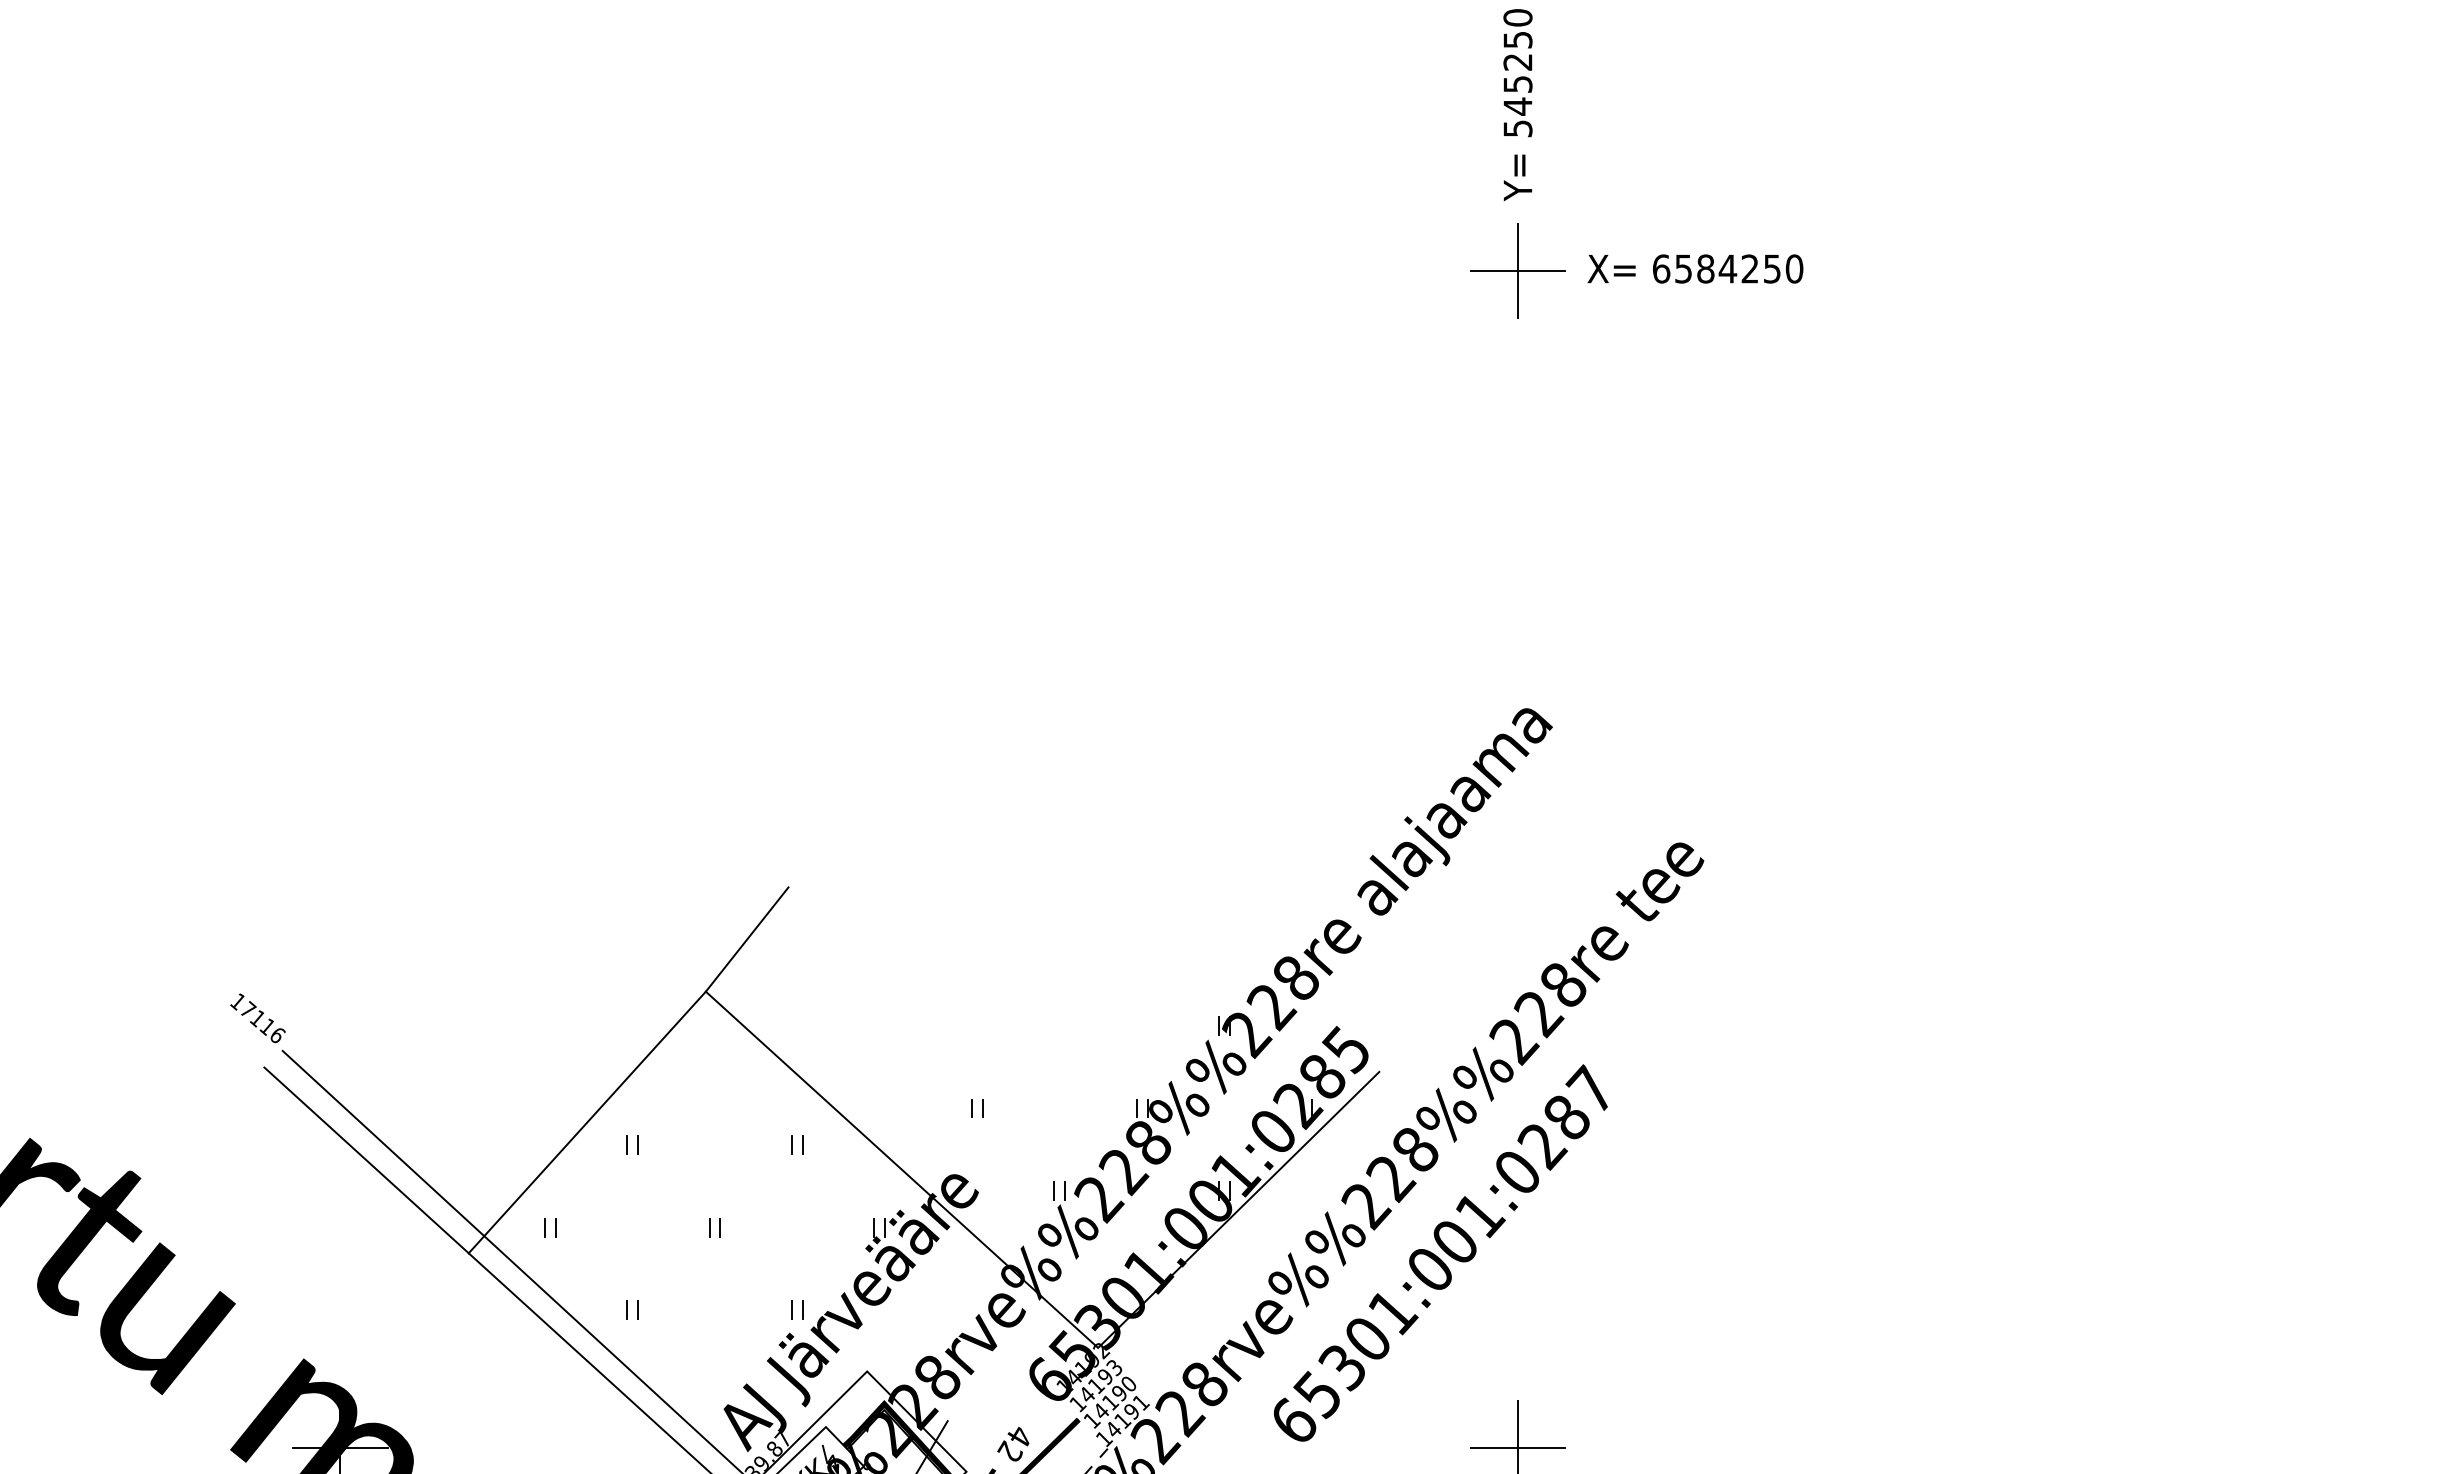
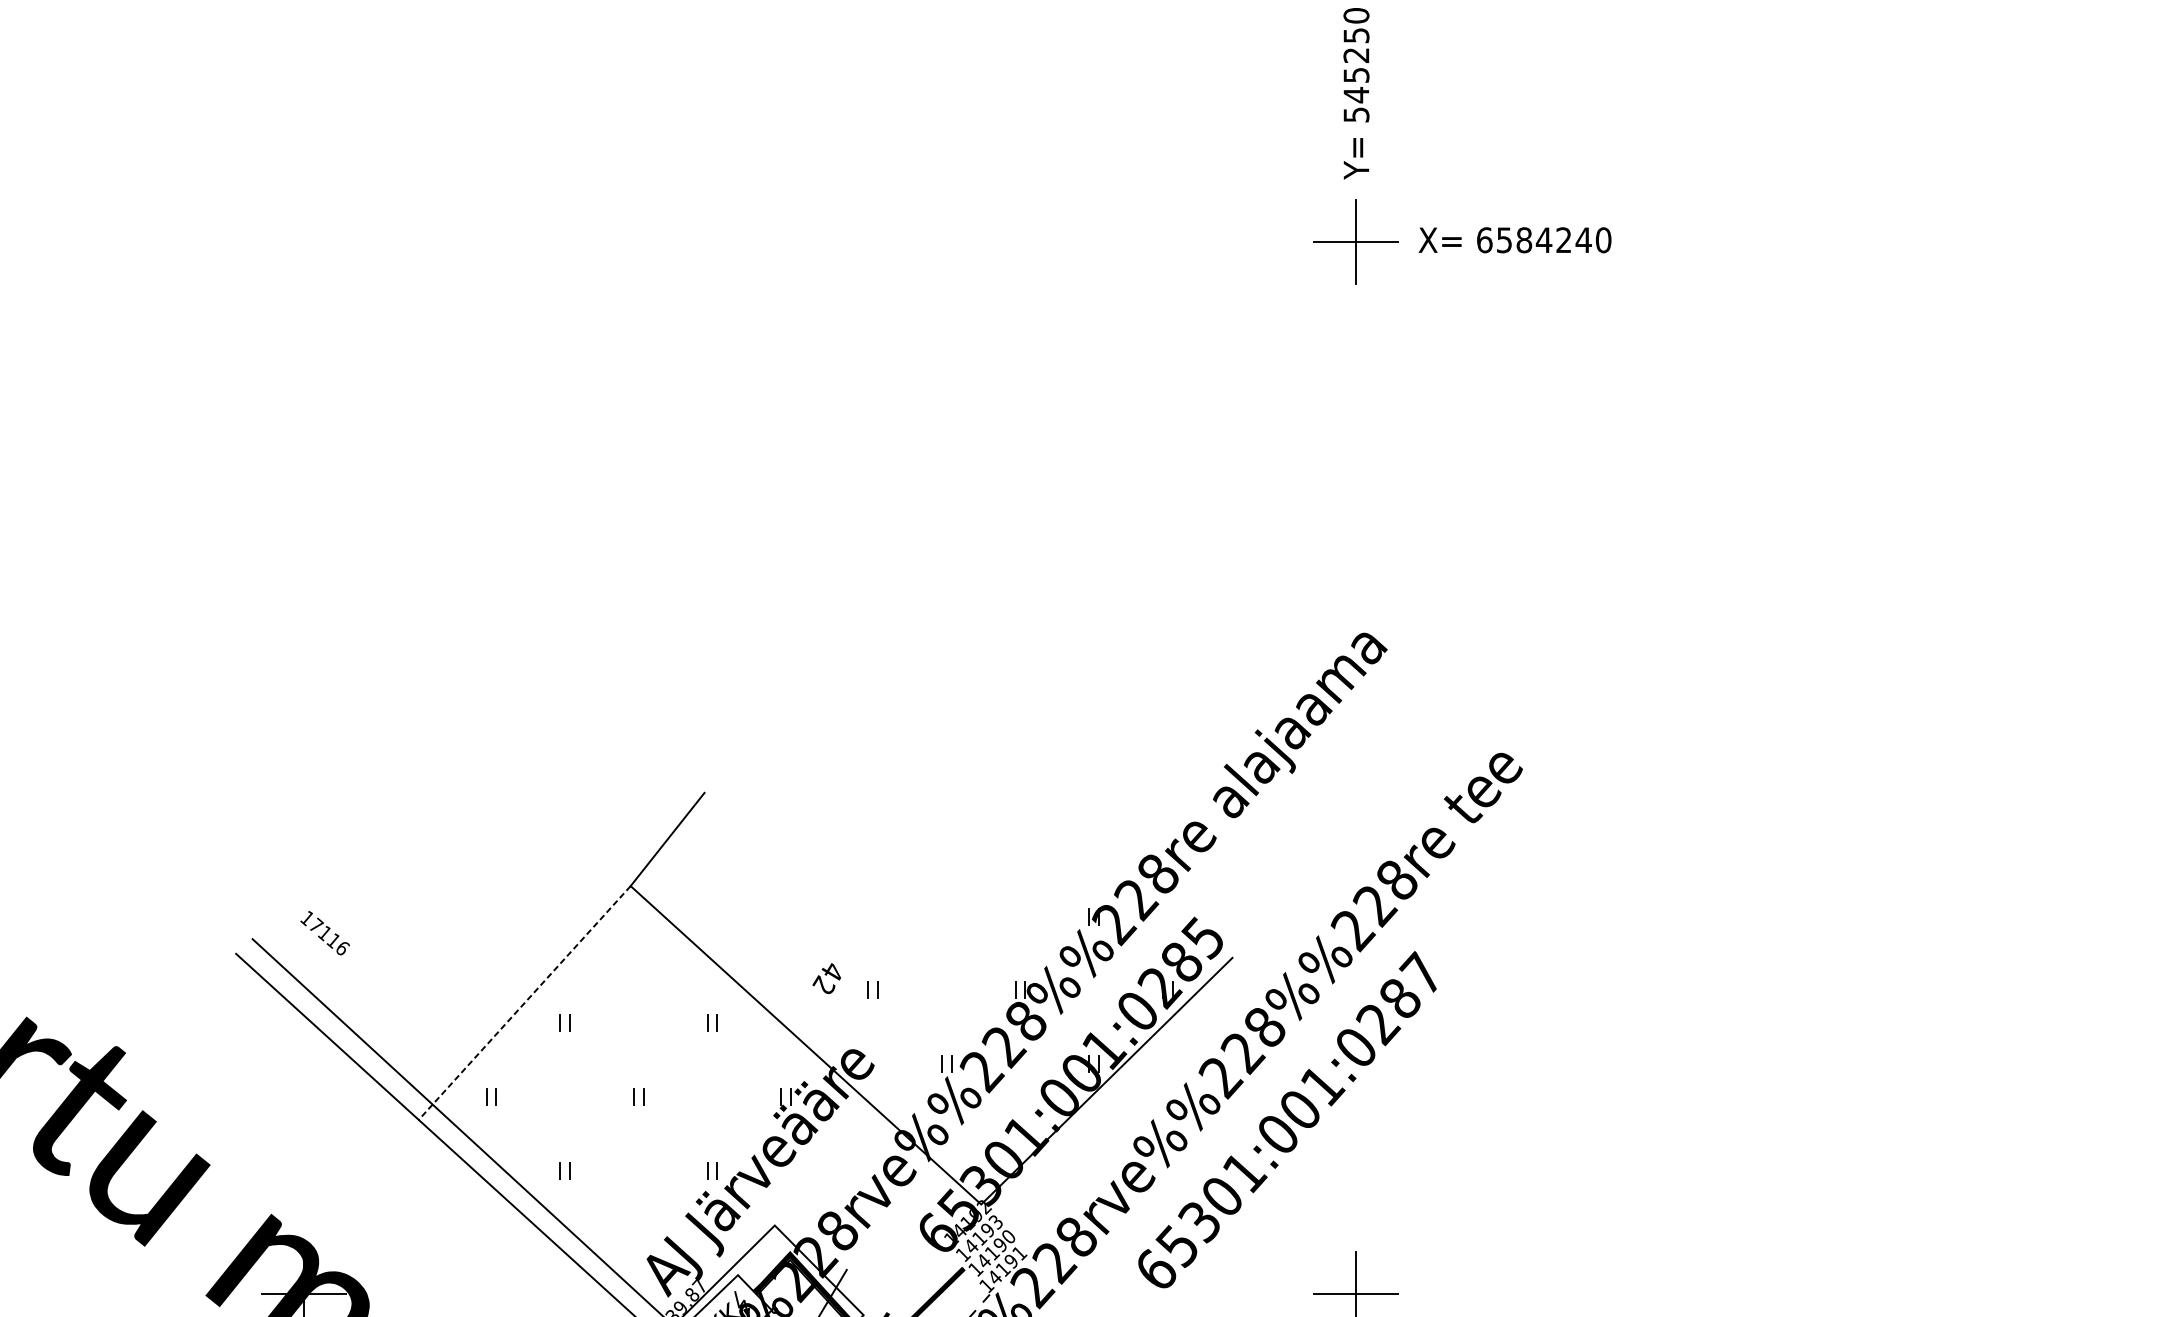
text: (1772, 268) -> (1583, 239), 6584250 -> 6584240
text: (257, 1018) -> (324, 933), moved
line: (587, 1122) -> (524, 1003), solid -> dashed
text: (1013, 1443) -> (826, 977), moved

